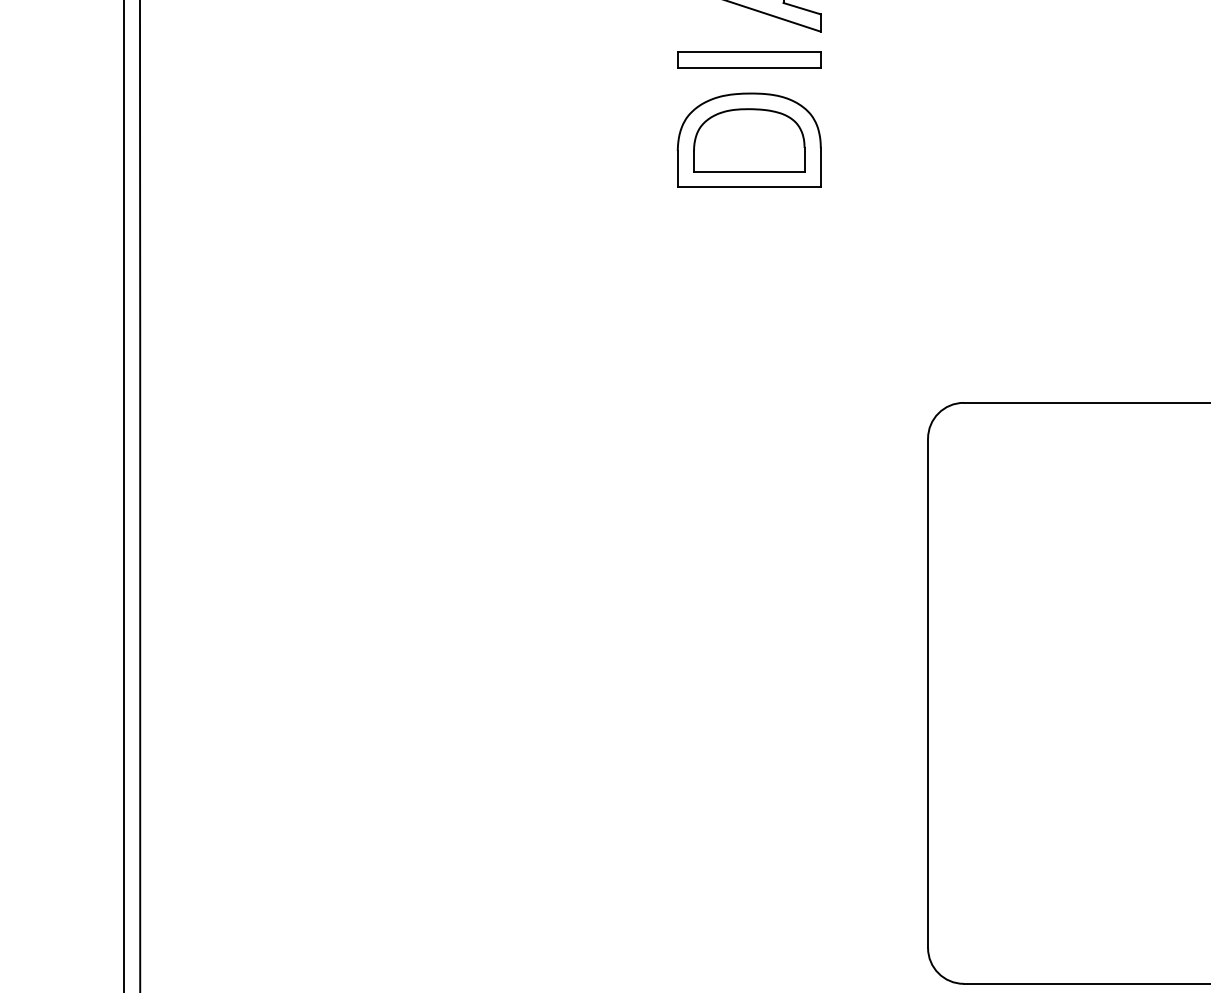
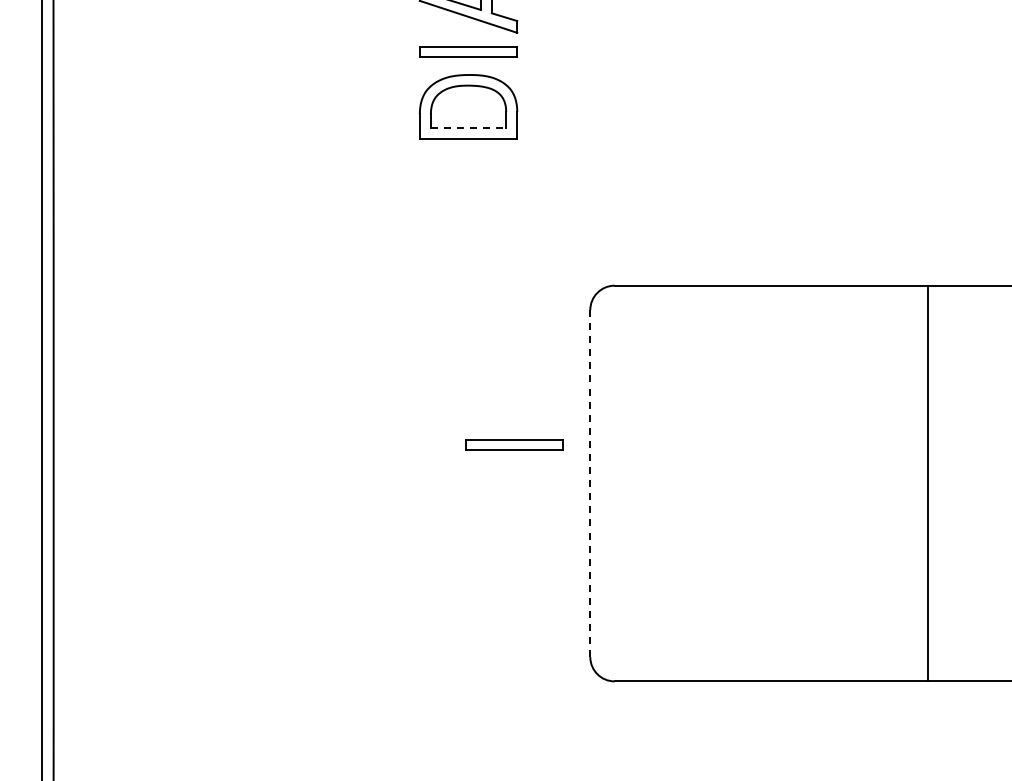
line: (749, 172) -> (468, 128), solid -> dashed
part: (816, 636) -> (514, 444), added
line: (928, 693) -> (590, 483), solid -> dashed

